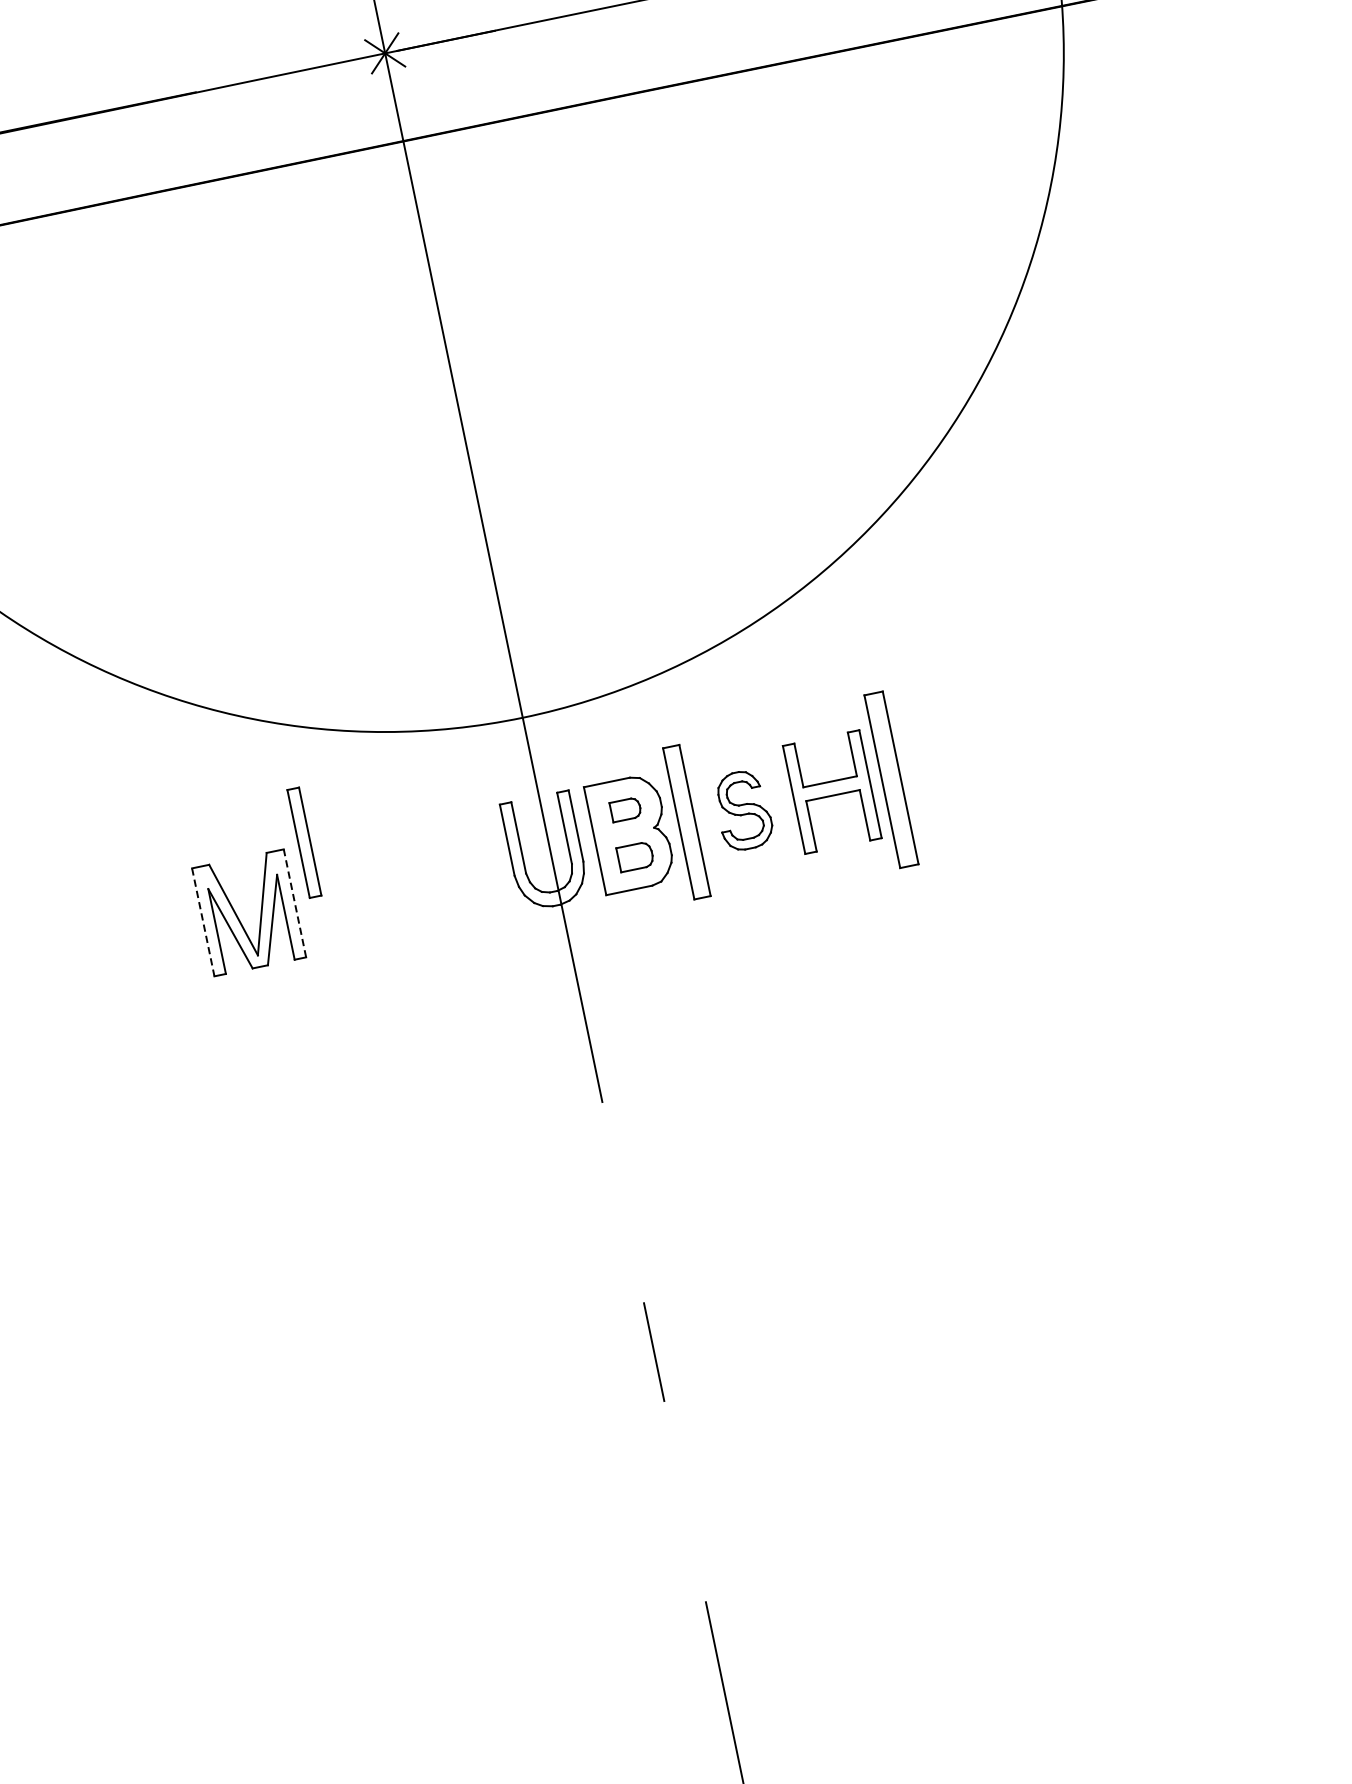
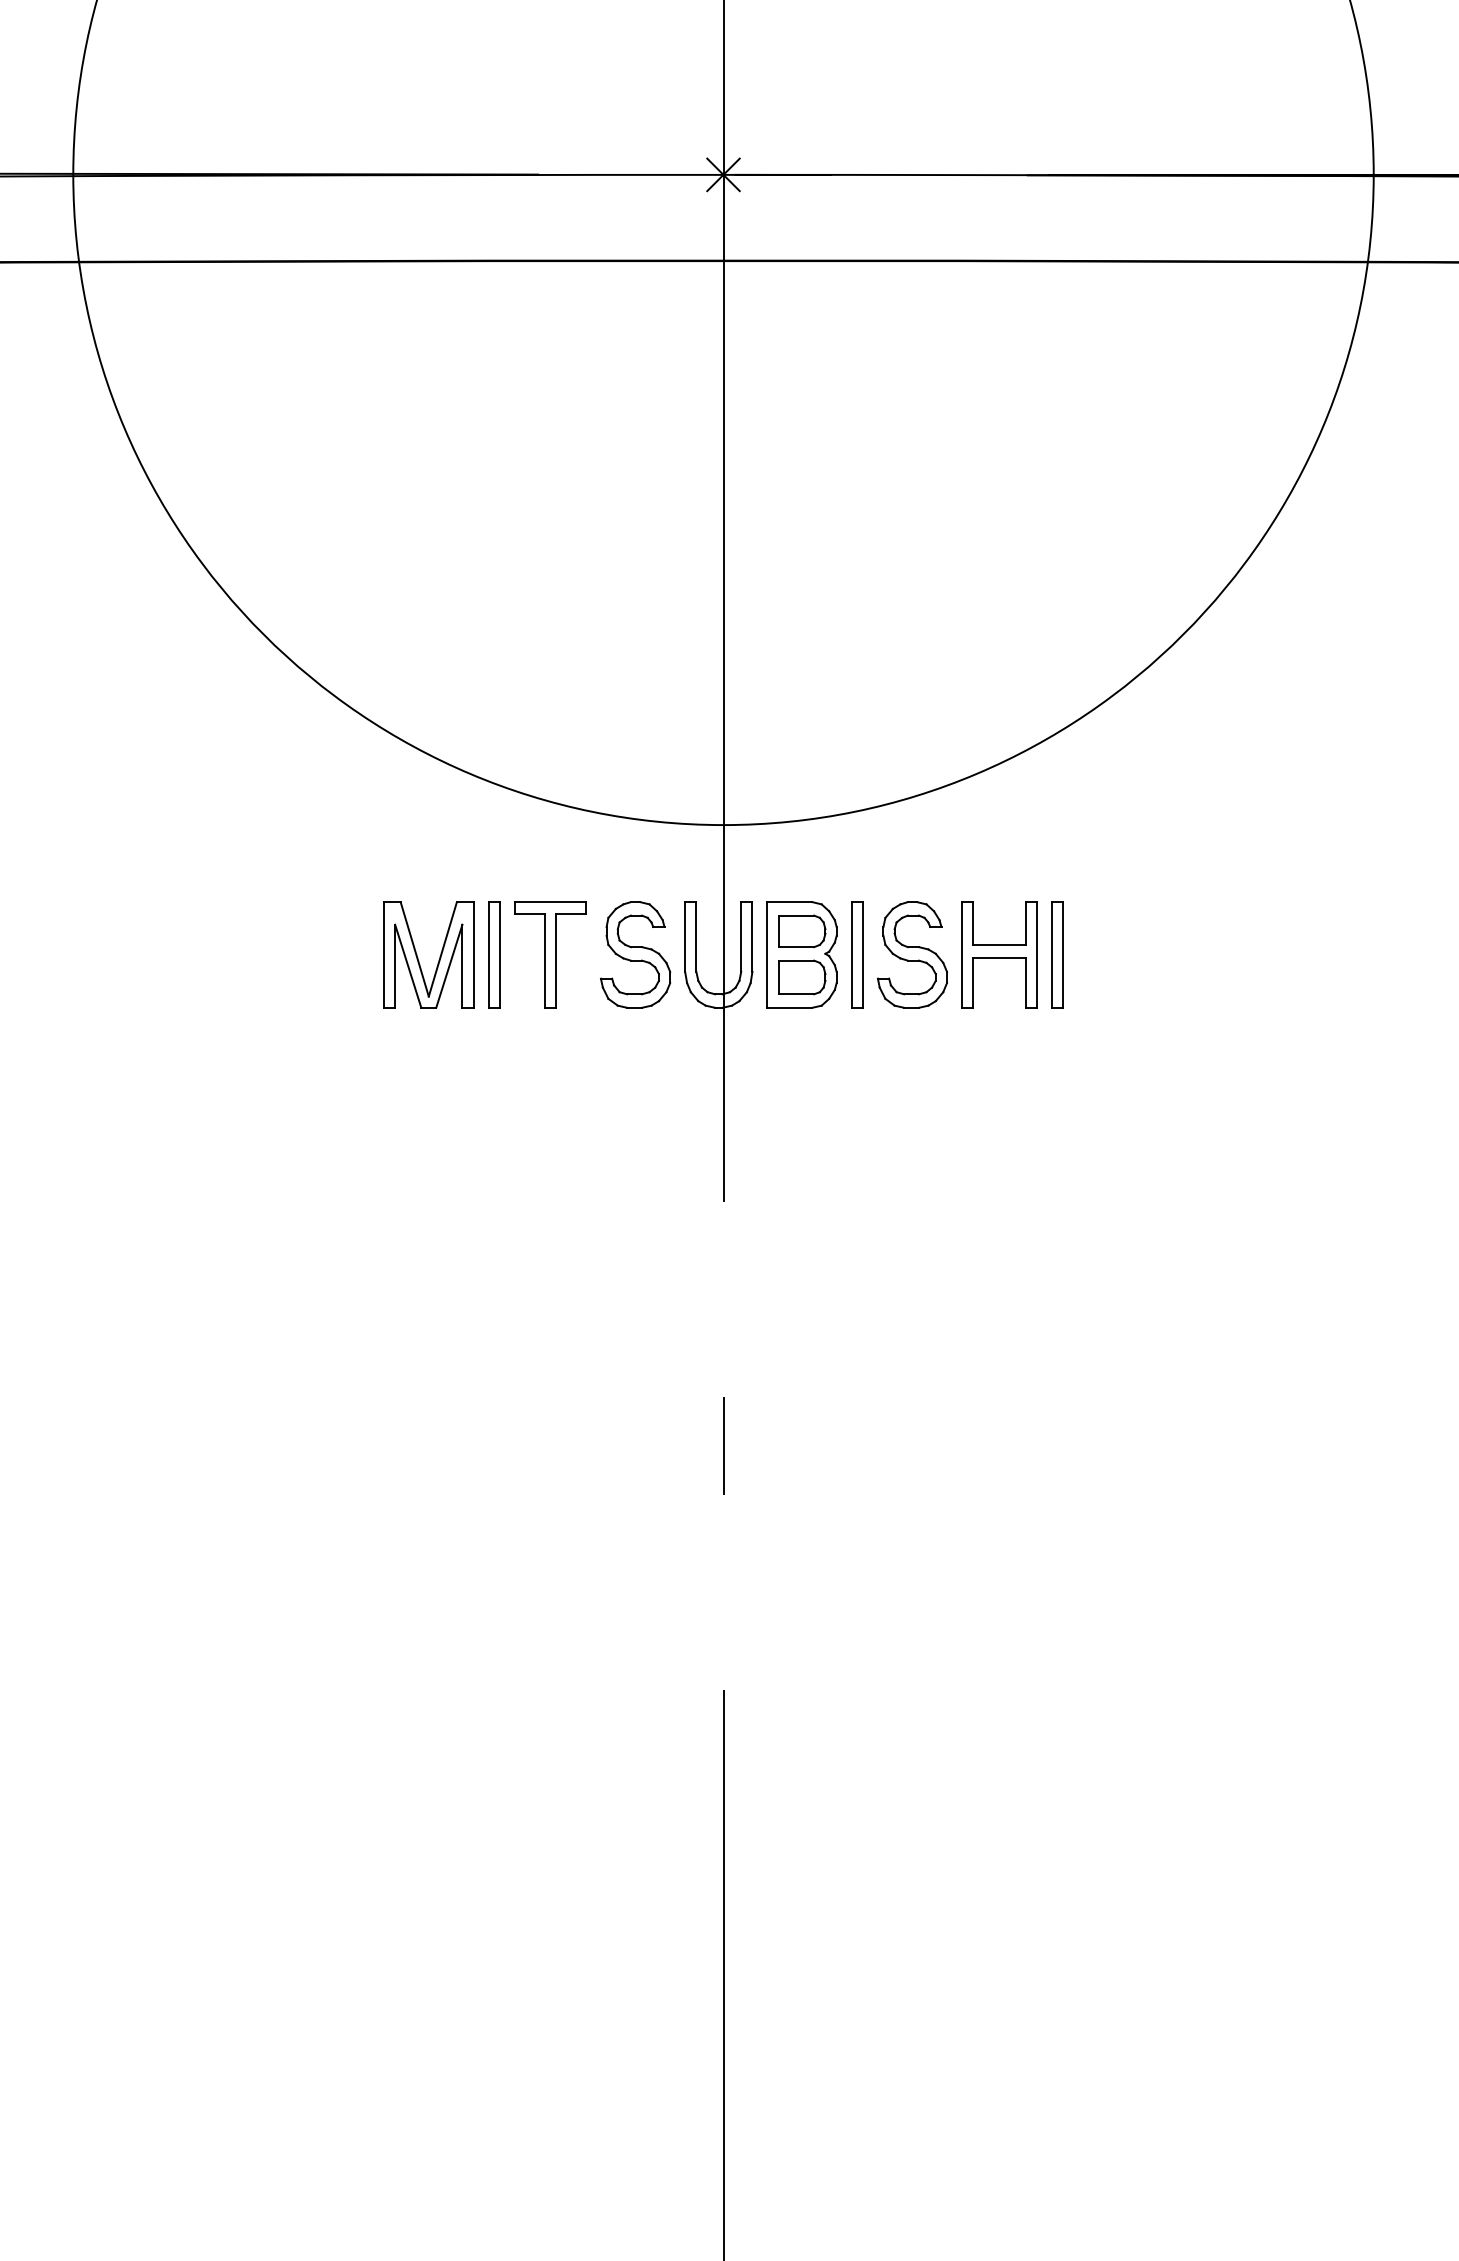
part: (891, 779) -> (1057, 954), size x0.62
part: (626, 809) -> (802, 931), size x1.67
part: (743, 810) -> (912, 954), size x1.43
part: (687, 821) -> (857, 954), size x0.71
part: (304, 842) -> (494, 954), moved
part: (635, 856) -> (802, 977), size x1.43
part: (460, 868) -> (635, 954), added
part: (373, 886) -> (550, 954), added
line: (294, 902) -> (473, 954), dashed -> solid
line: (202, 921) -> (383, 954), dashed -> solid

